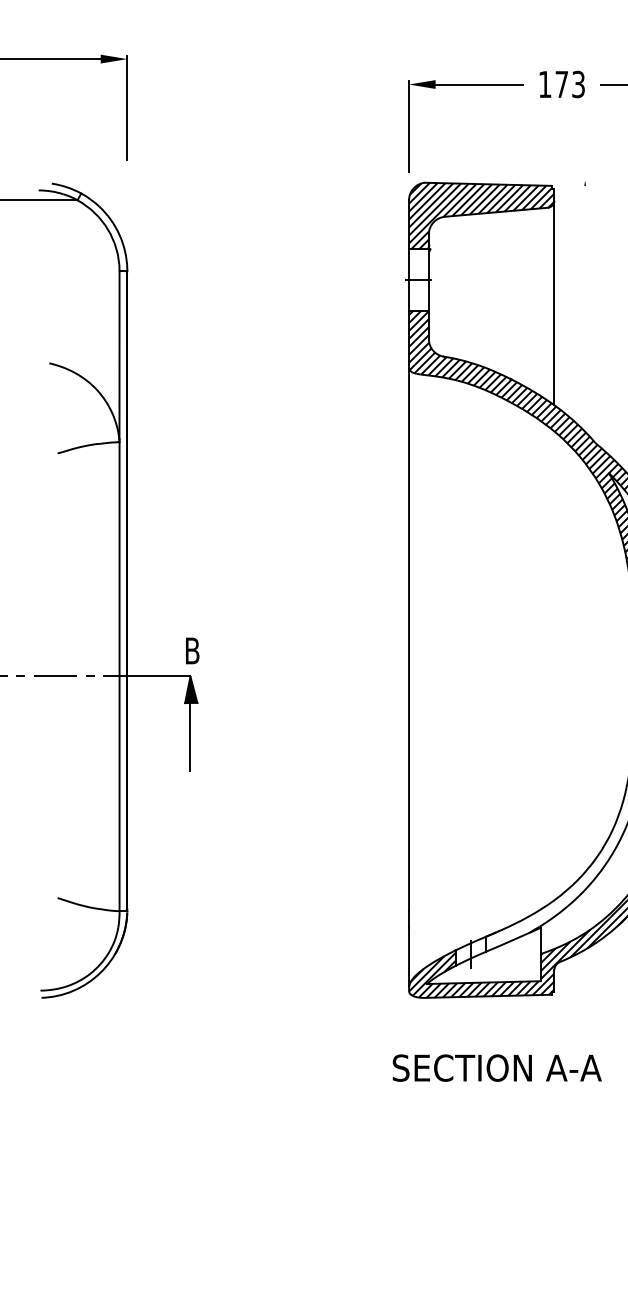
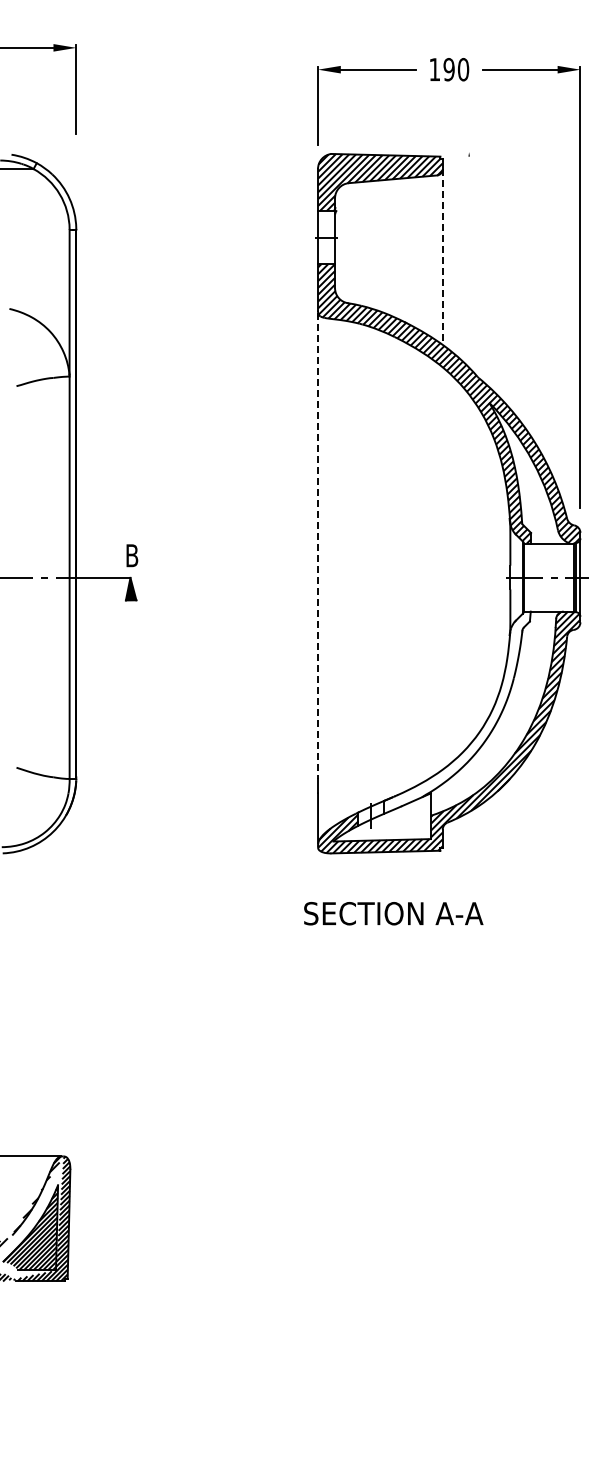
text: (570, 84) -> (456, 69), 173 -> 190
line: (554, 303) -> (442, 257), solid -> dashed
line: (409, 639) -> (318, 545), solid -> dashed
line: (190, 736) -> (130, 629), removed

